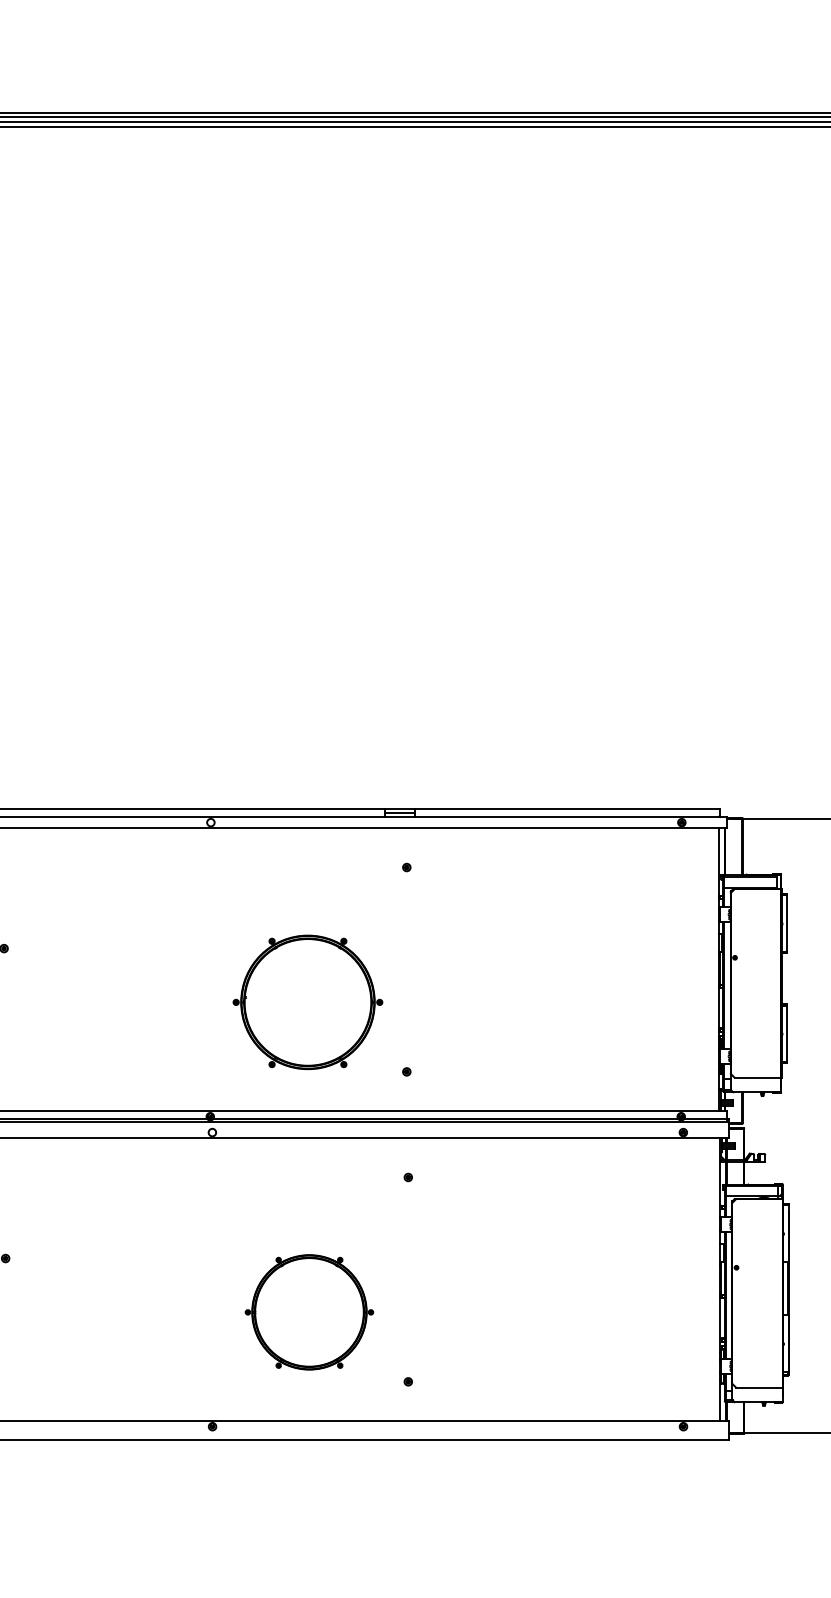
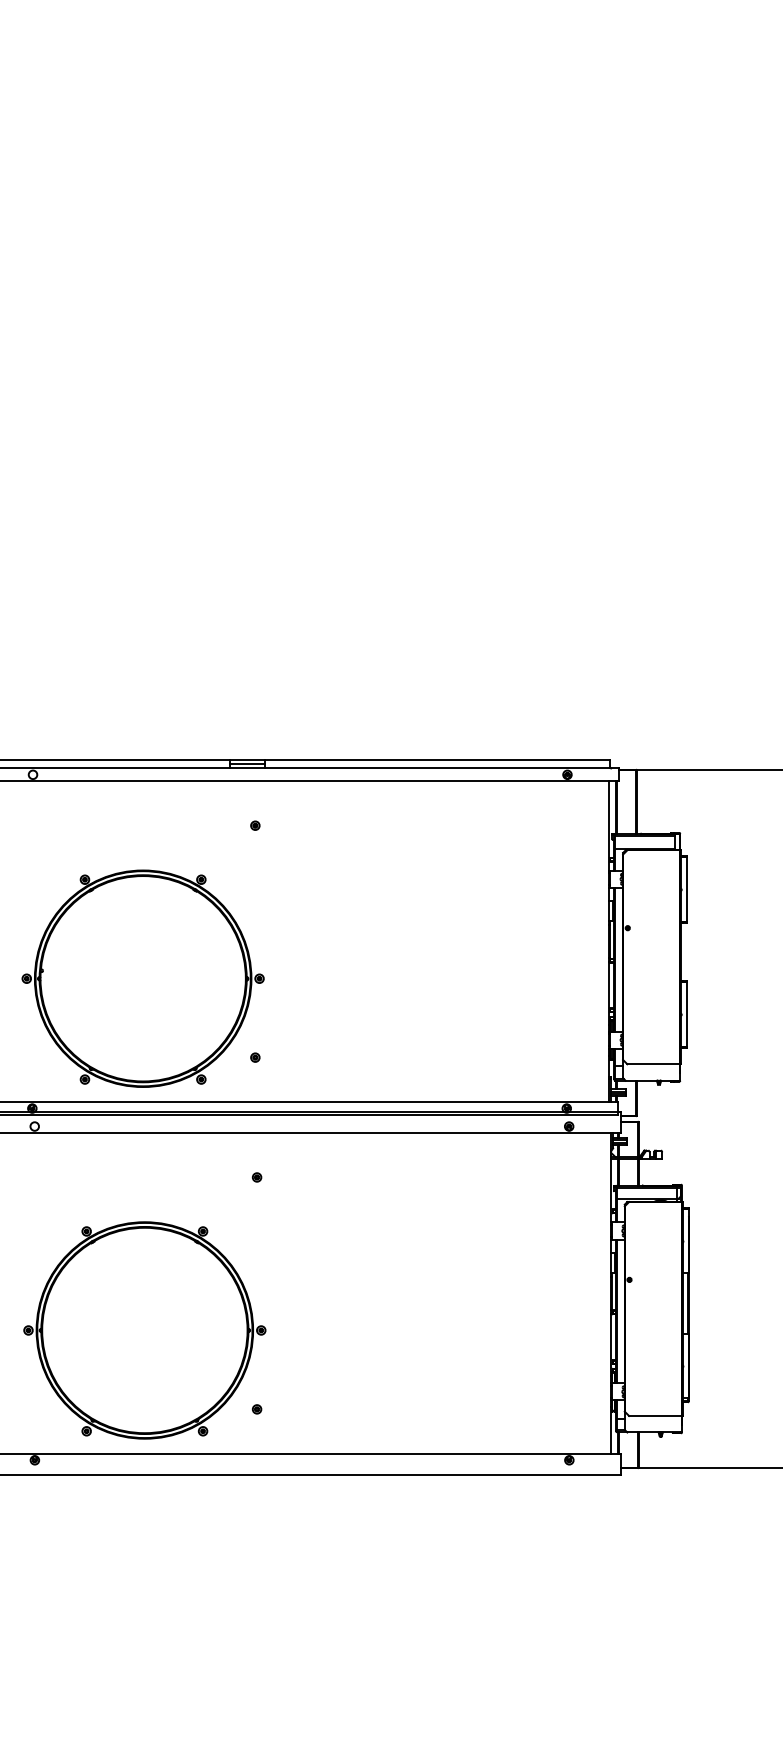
part: (307, 1002) -> (142, 978), size x1.43
part: (309, 1312) -> (144, 1330), size x1.67

